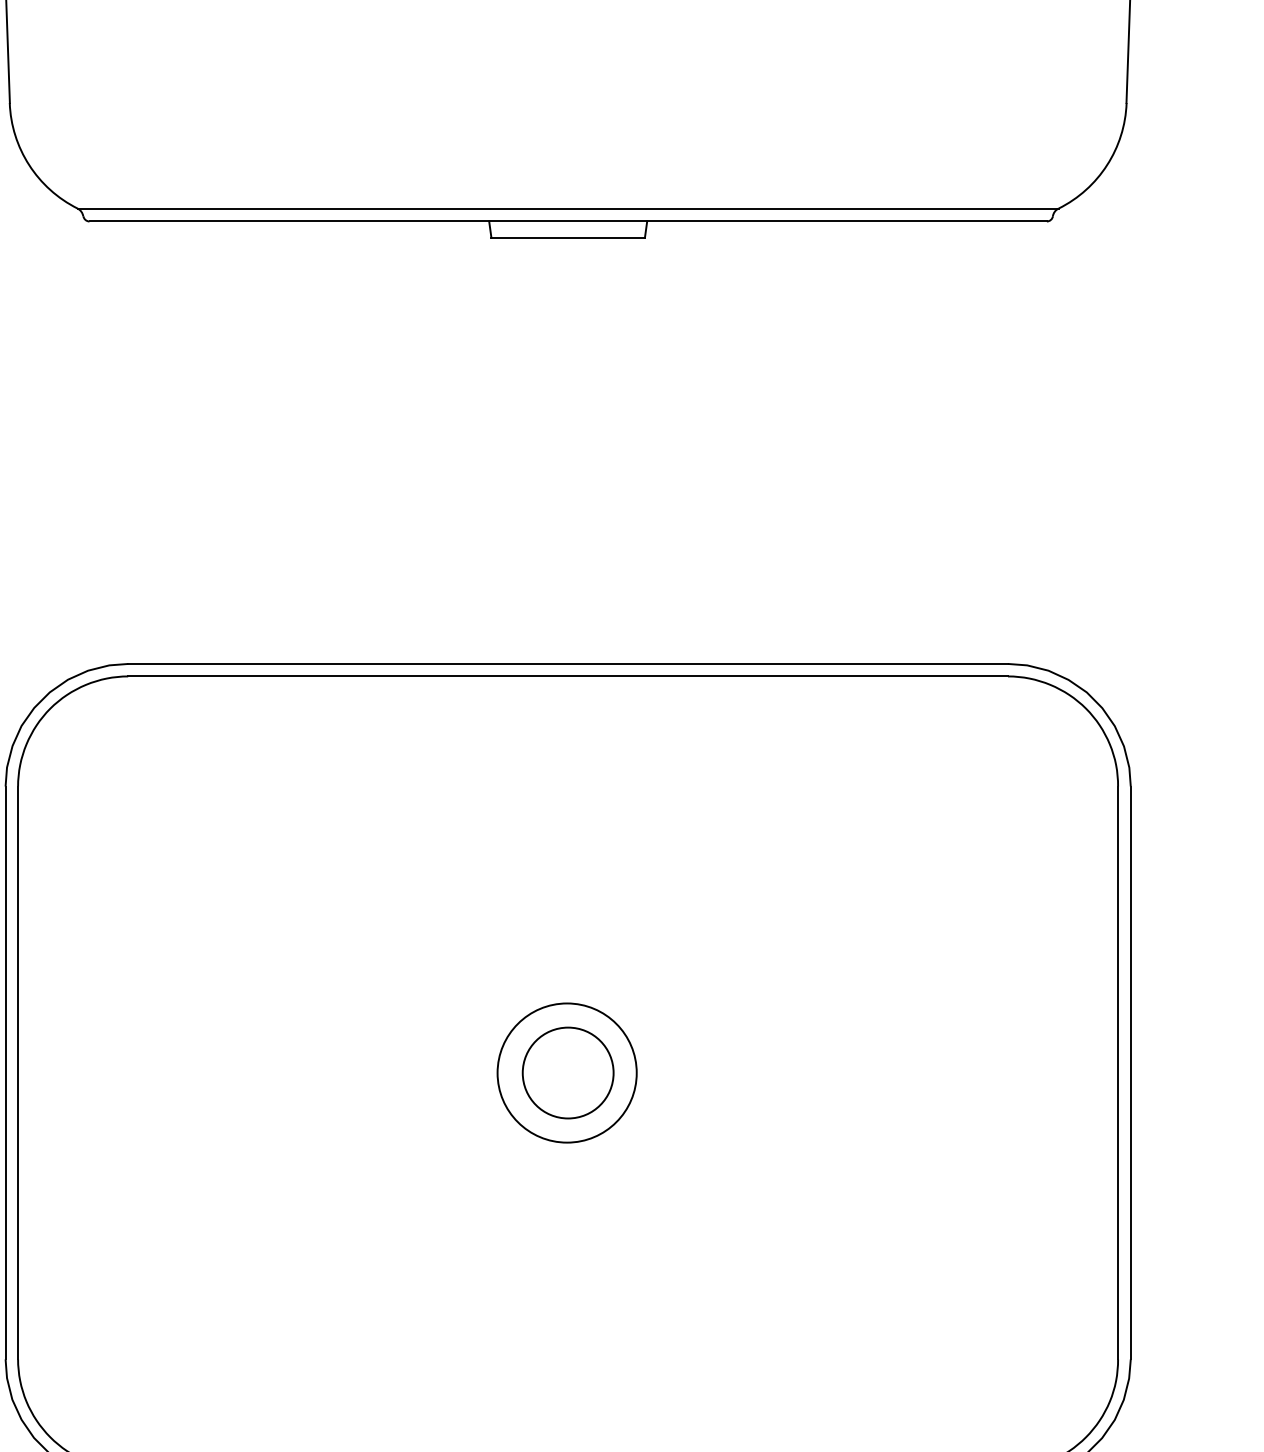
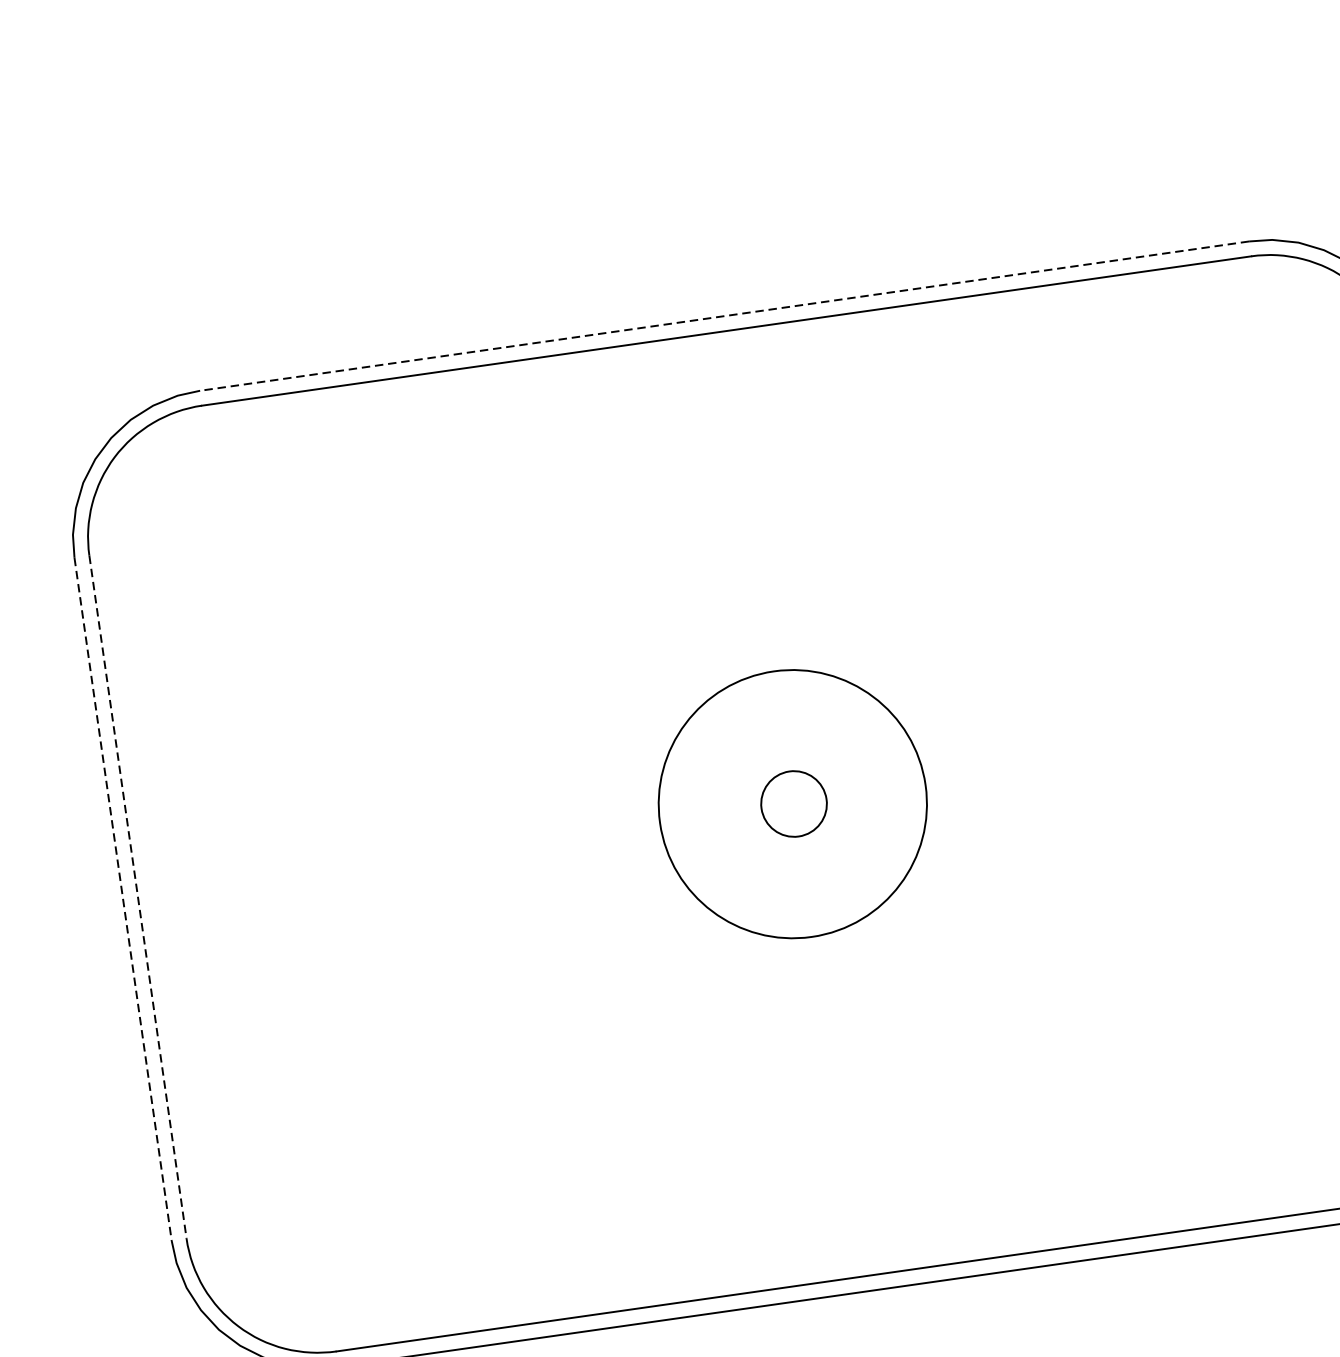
line: (568, 663) -> (724, 315), solid -> dashed
circle: (566, 1072) -> (791, 803), size x1.6
circle: (567, 1072) -> (793, 803), size x0.6
line: (5, 1073) -> (123, 900), solid -> dashed
line: (18, 1073) -> (138, 897), solid -> dashed

